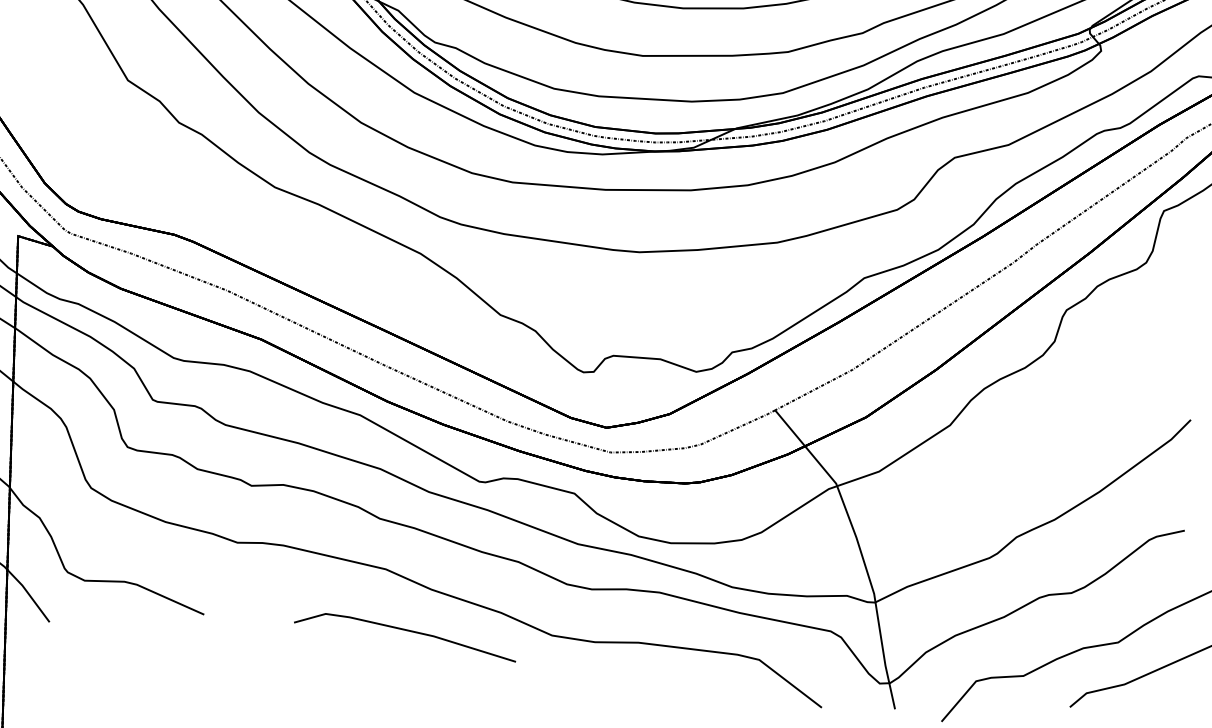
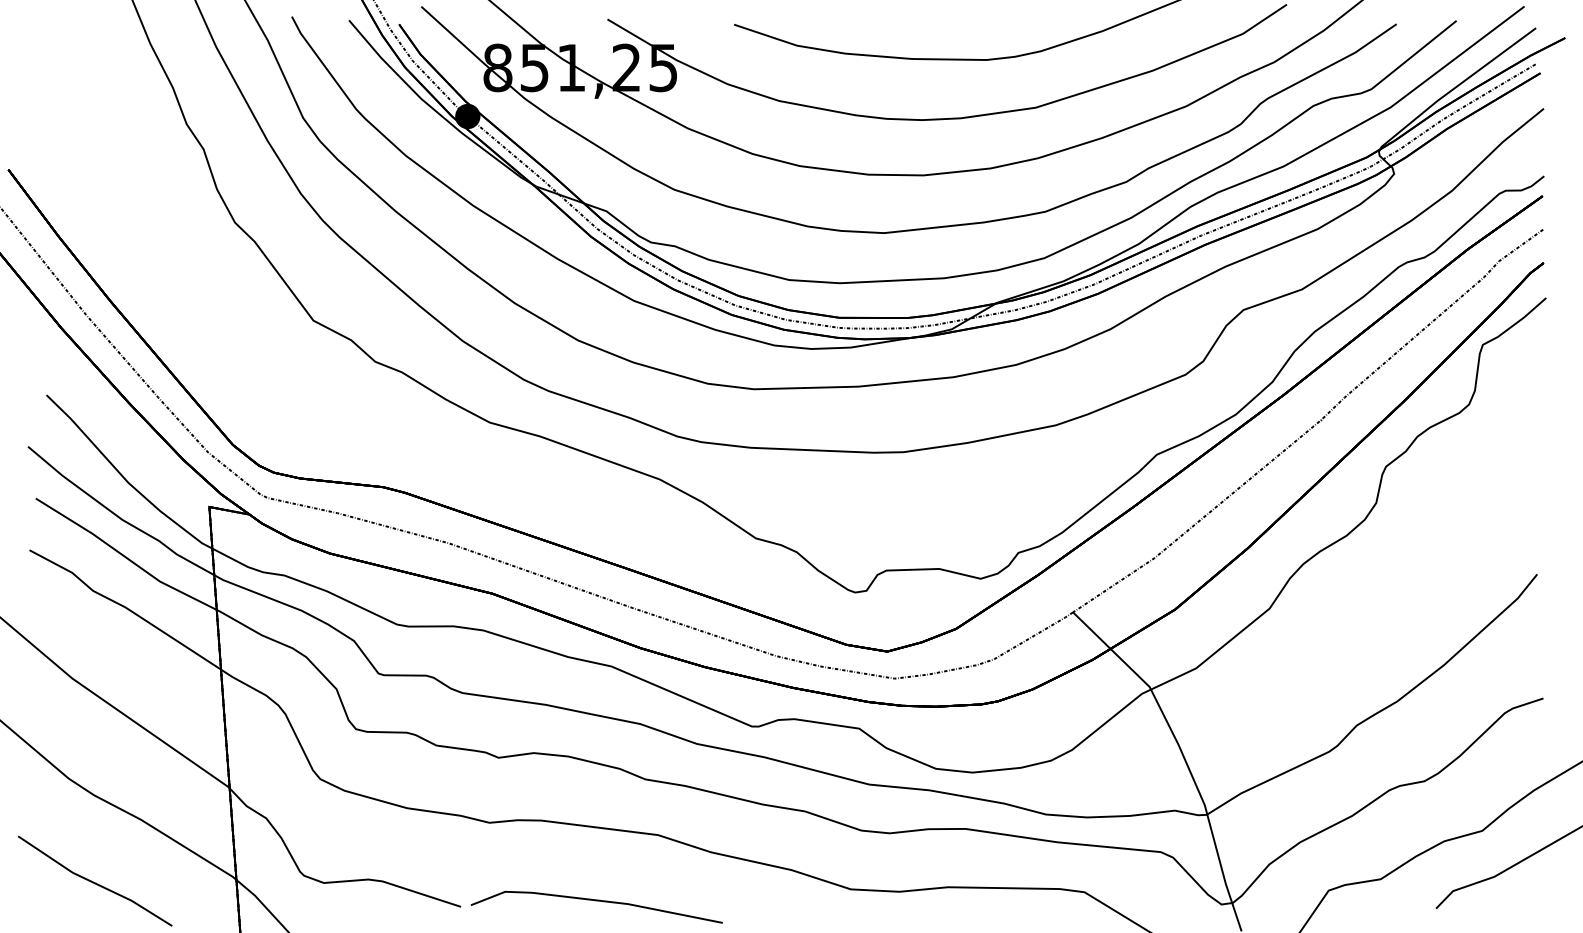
line: (405, 631) -> (596, 901), moved

